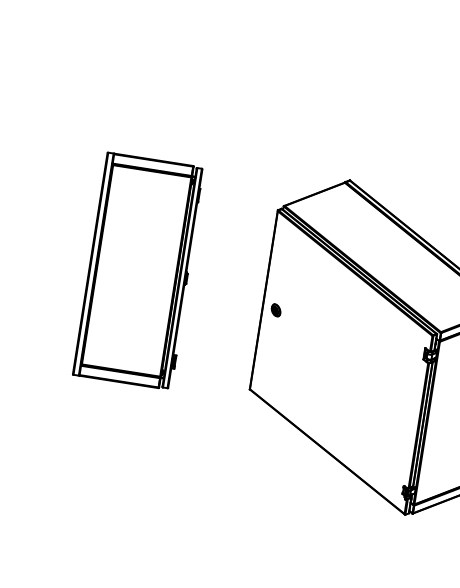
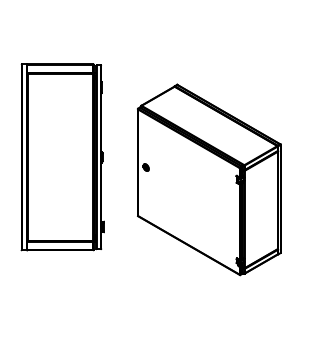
part: (139, 270) -> (62, 156), size x1.4

